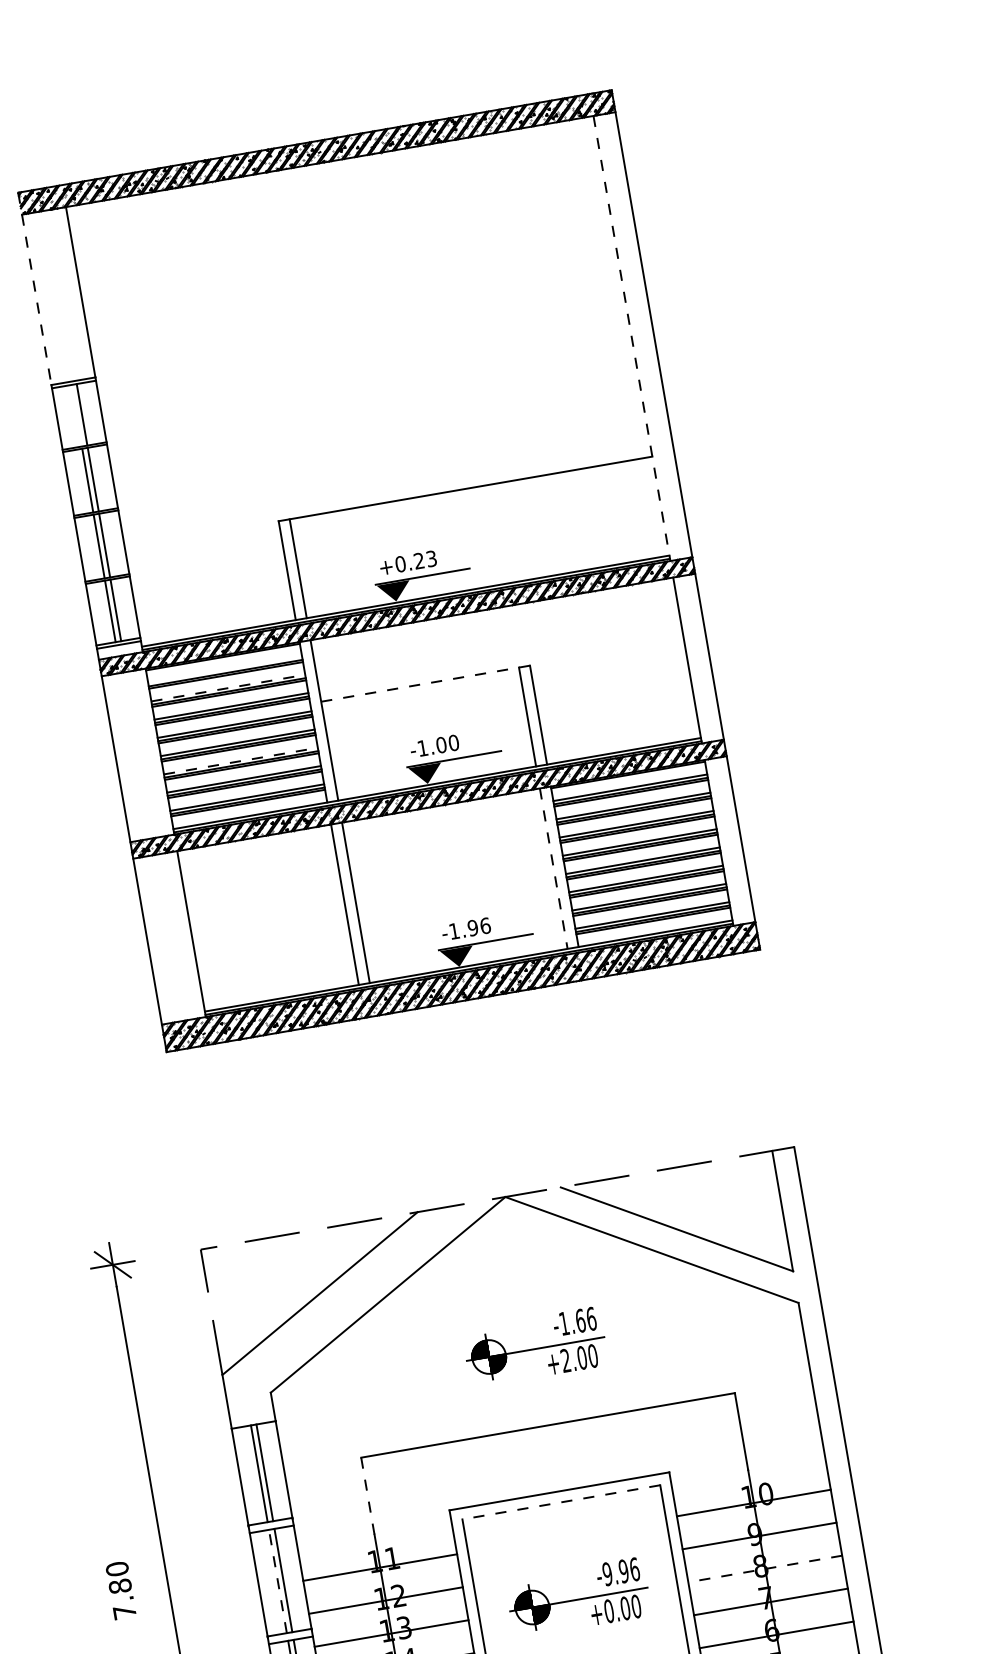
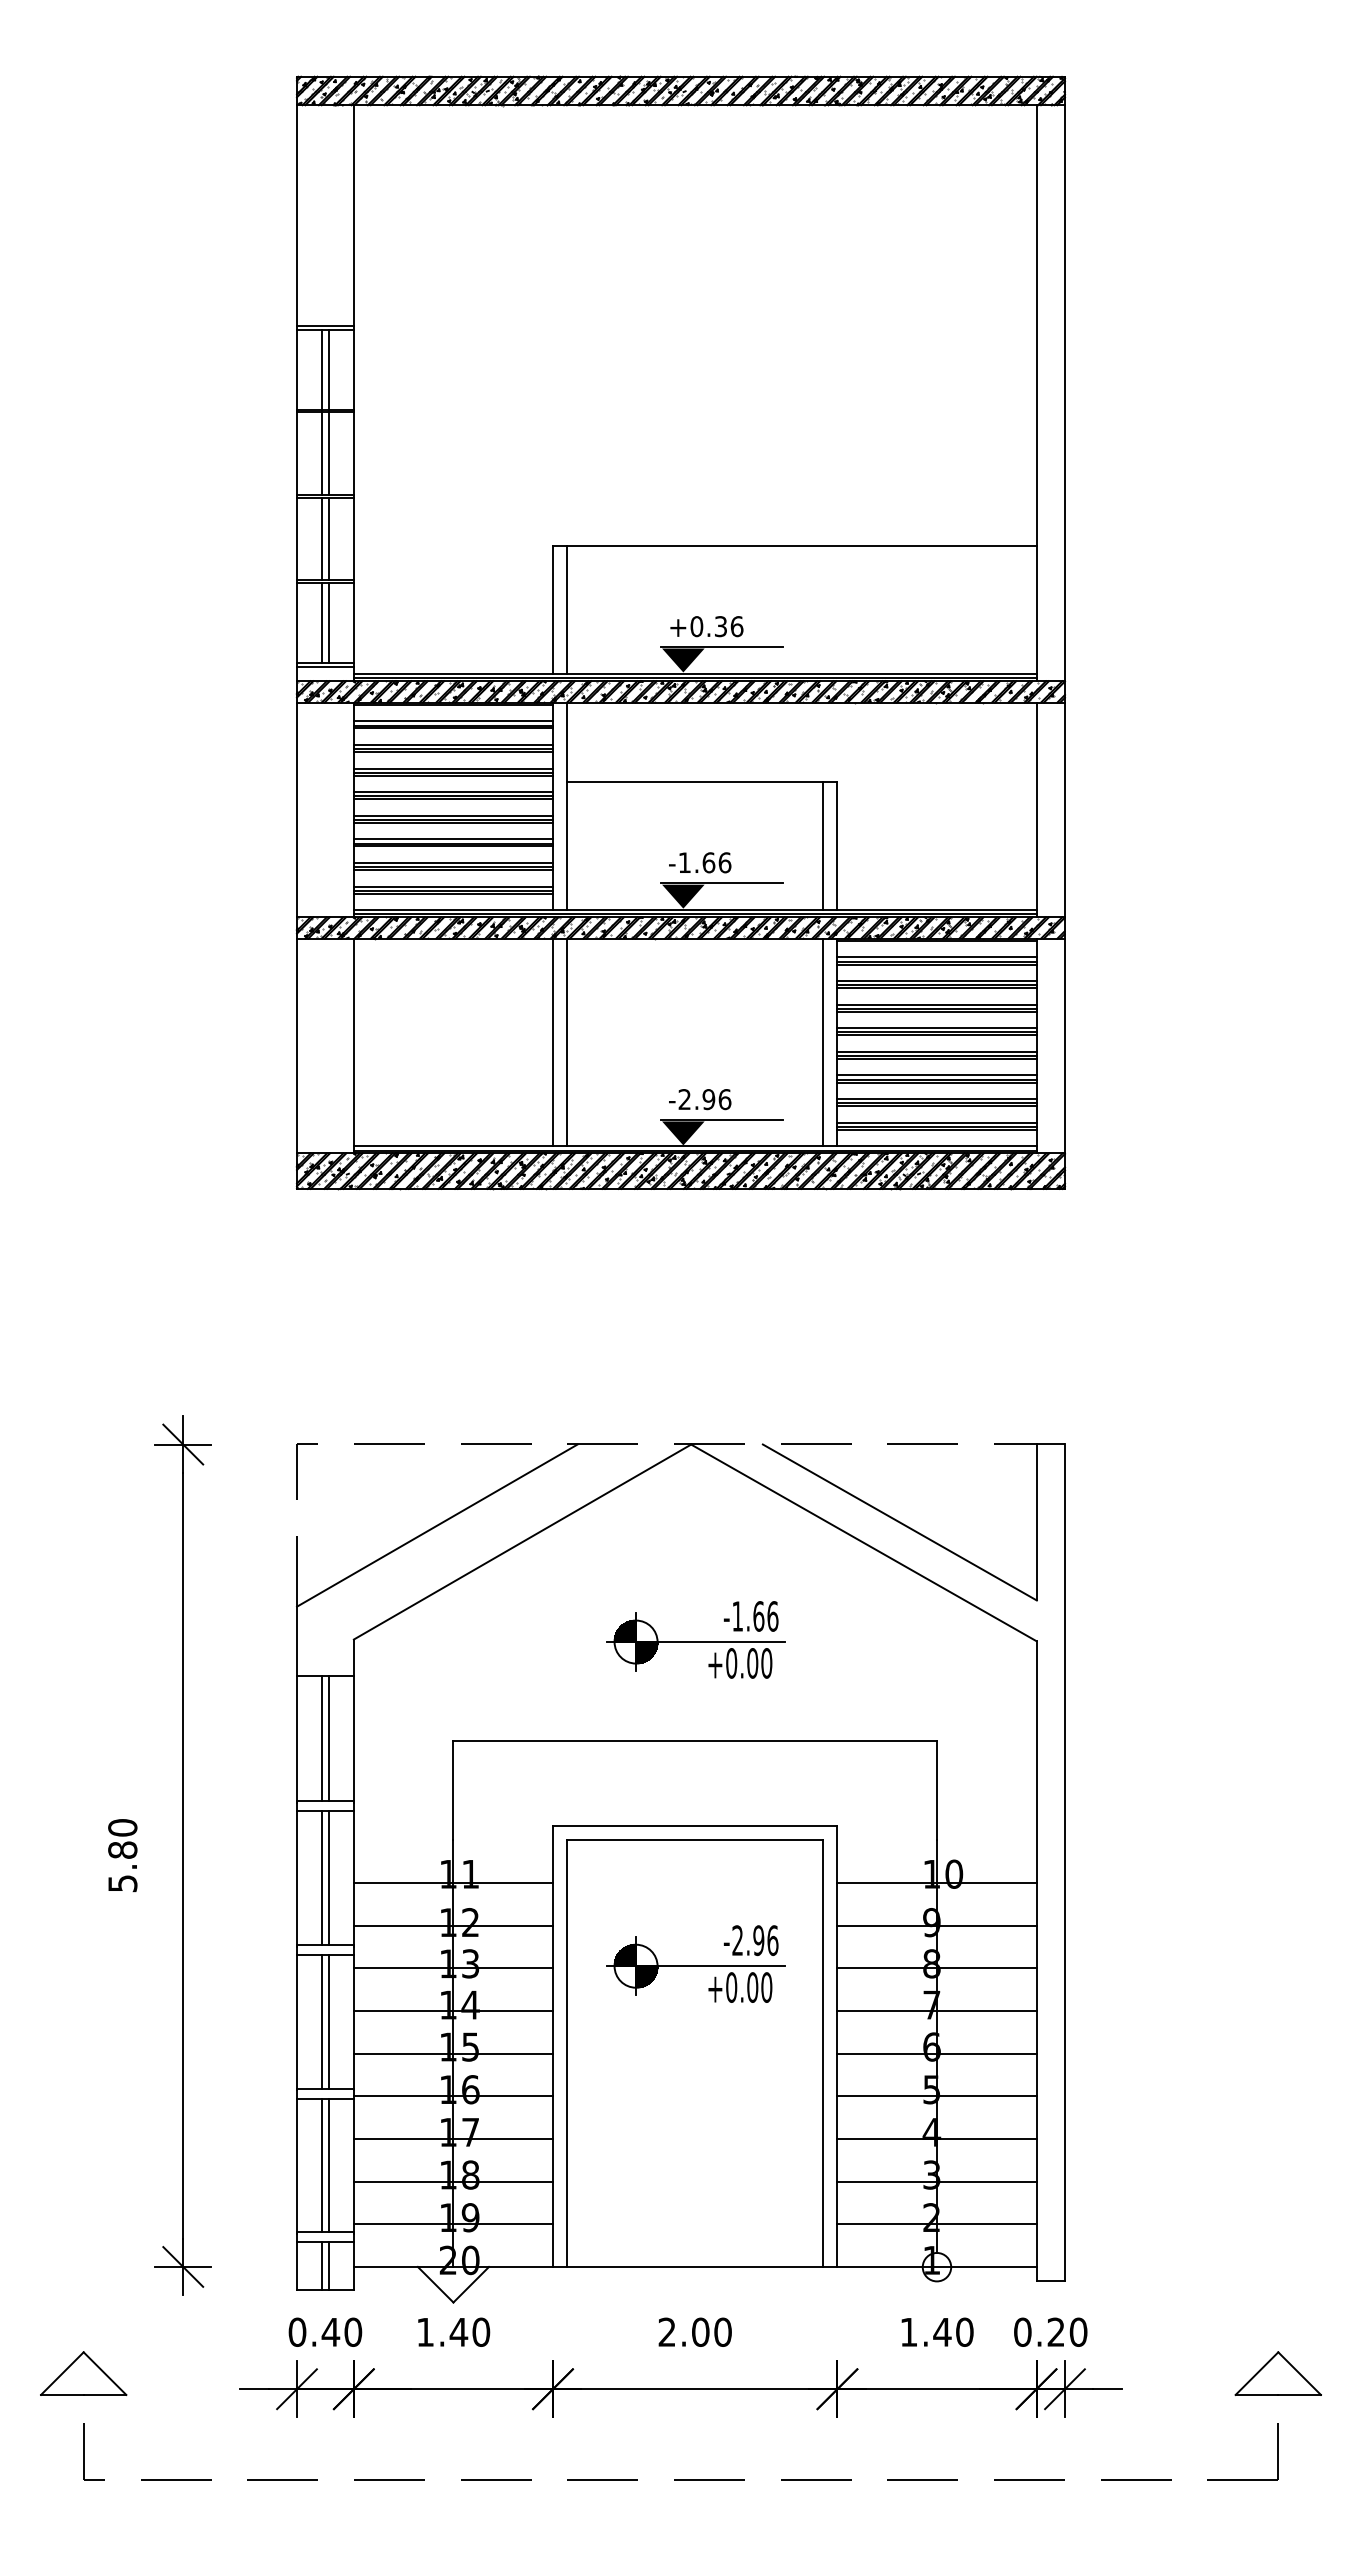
line: (35, 289) -> (297, 201), dashed -> solid
line: (631, 338) -> (1036, 393), dashed -> solid
line: (76, 415) -> (321, 369), added
text: (425, 559) -> (728, 626), +0.23 -> +0.36
line: (225, 670) -> (453, 721), added
line: (425, 683) -> (702, 782), dashed -> solid
line: (228, 687) -> (453, 744), dashed -> solid
text: (447, 743) -> (716, 862), -1.00 -> -1.66
line: (240, 761) -> (453, 839), dashed -> solid
line: (553, 868) -> (823, 1042), dashed -> solid
text: (454, 931) -> (684, 1099), -1.96 -> -2.96
text: (565, 1360) -> (731, 1663), +2.00 -> +0.00
line: (367, 1496) -> (453, 1790), dashed -> solid
line: (561, 1502) -> (695, 1840), dashed -> solid
line: (764, 1569) -> (936, 1968), dashed -> solid
text: (607, 1574) -> (737, 1940), -9.96 -> -2.96
line: (277, 1581) -> (321, 1878), dashed -> solid
text: (124, 1612) -> (122, 1883), 7.80 -> 5.80

